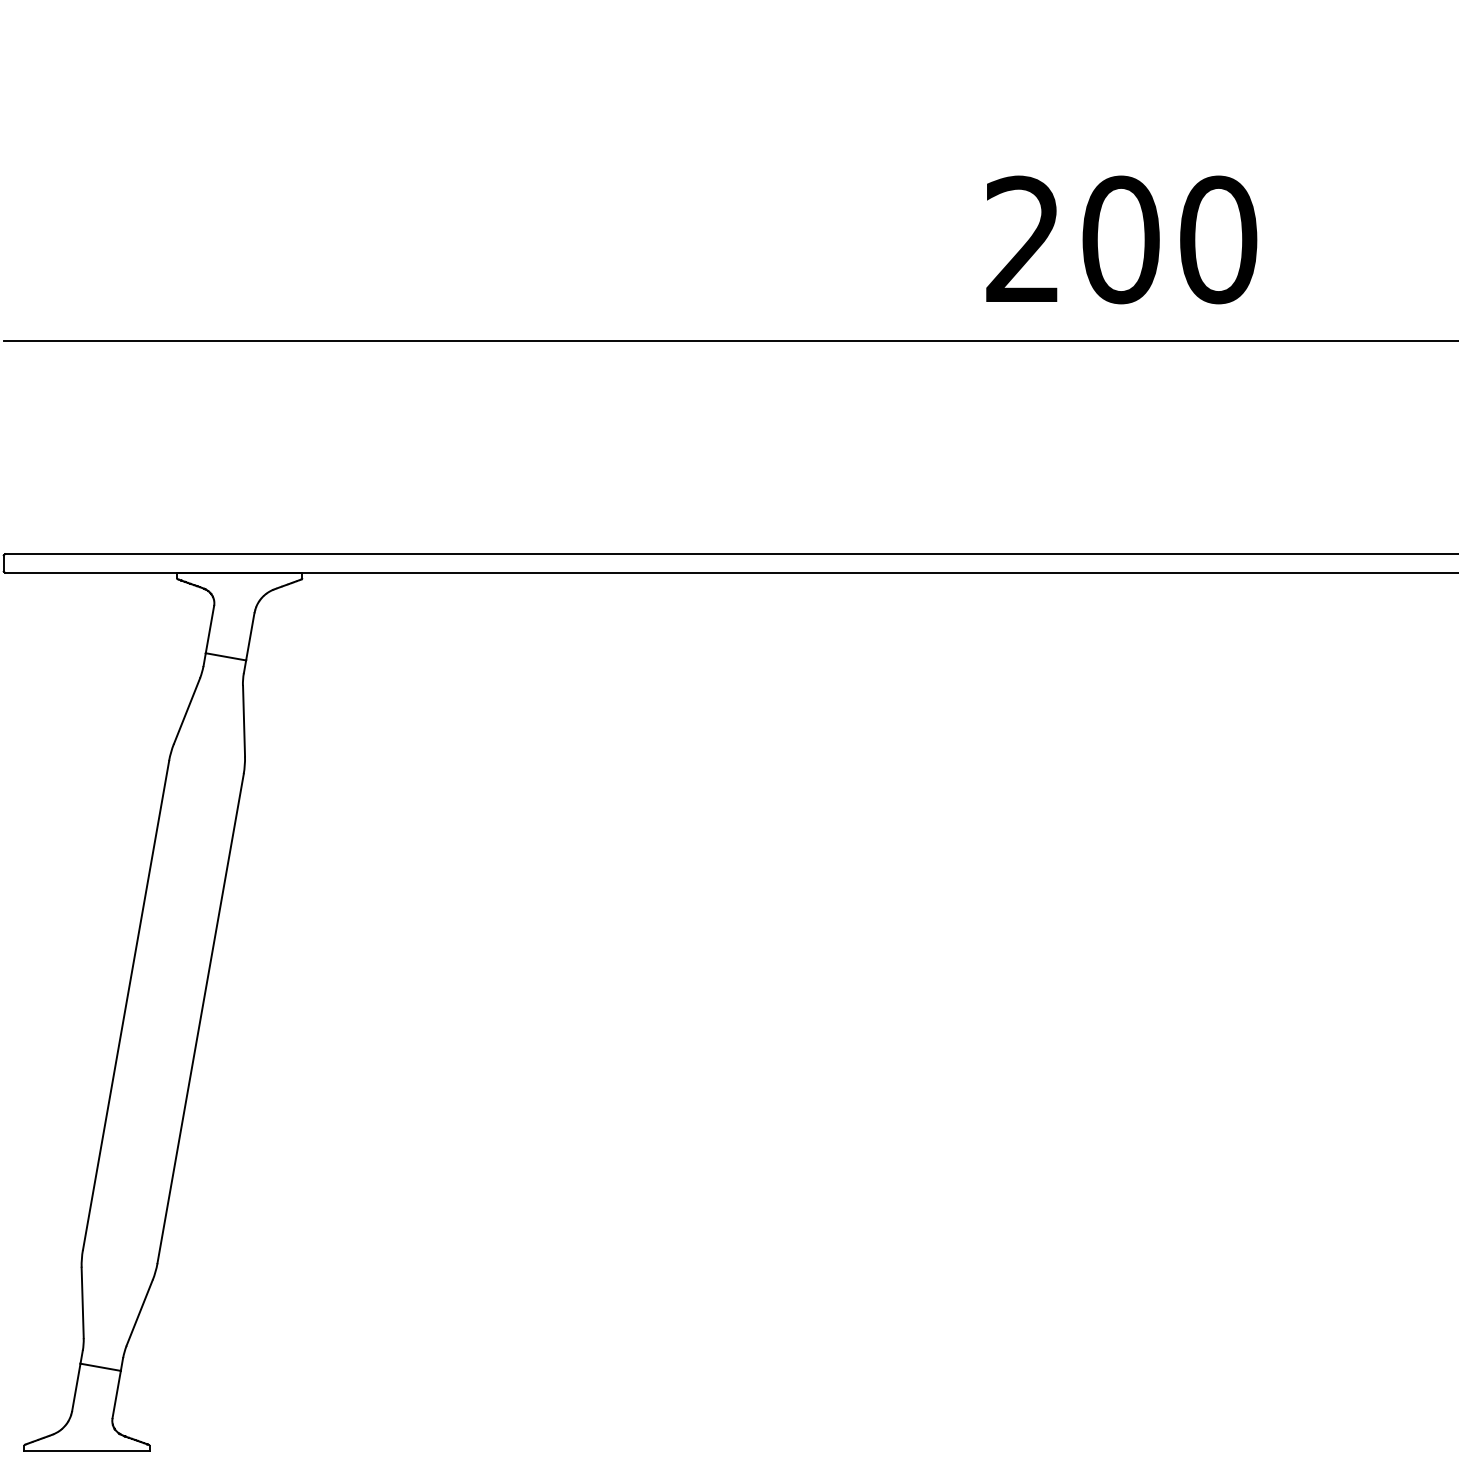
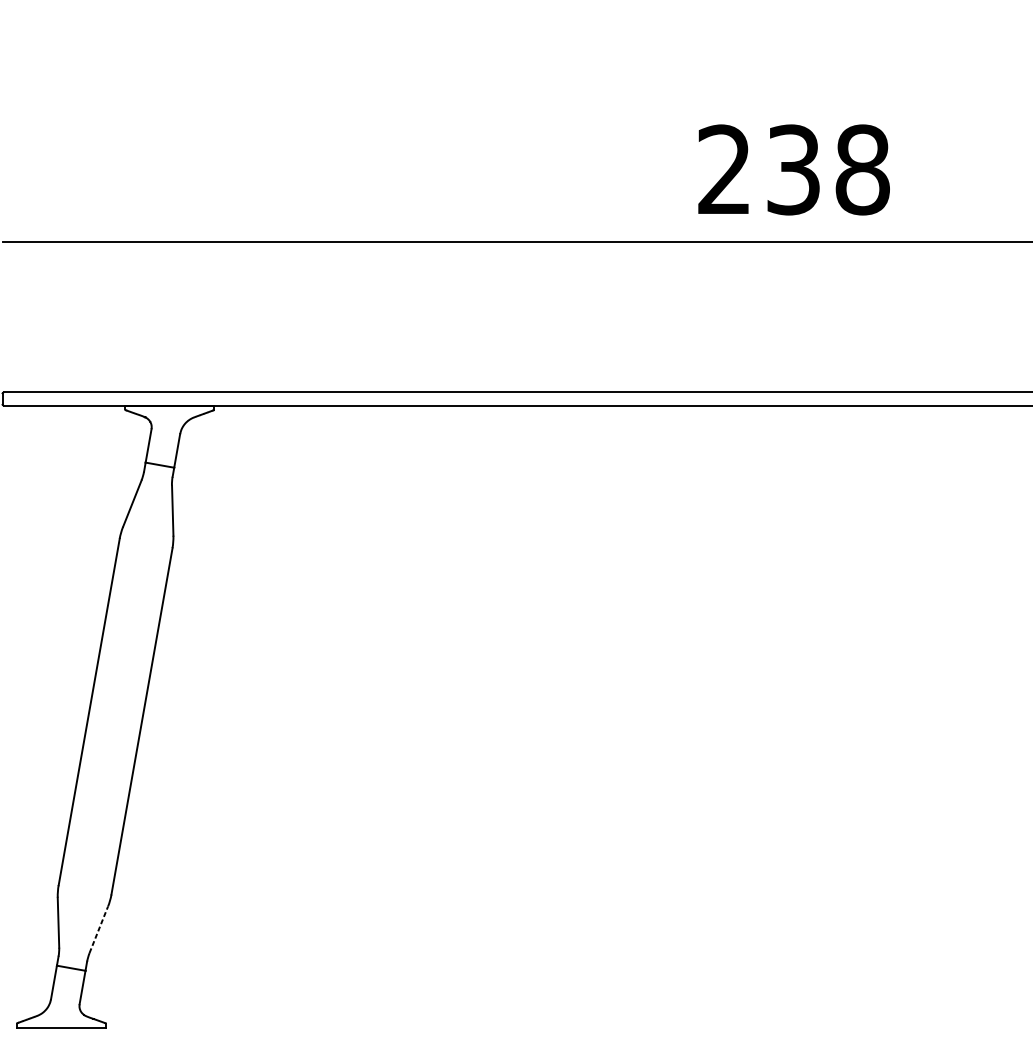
text: (1169, 239) -> (828, 169), 200 -> 238
line: (139, 1312) -> (98, 929), solid -> dashed

